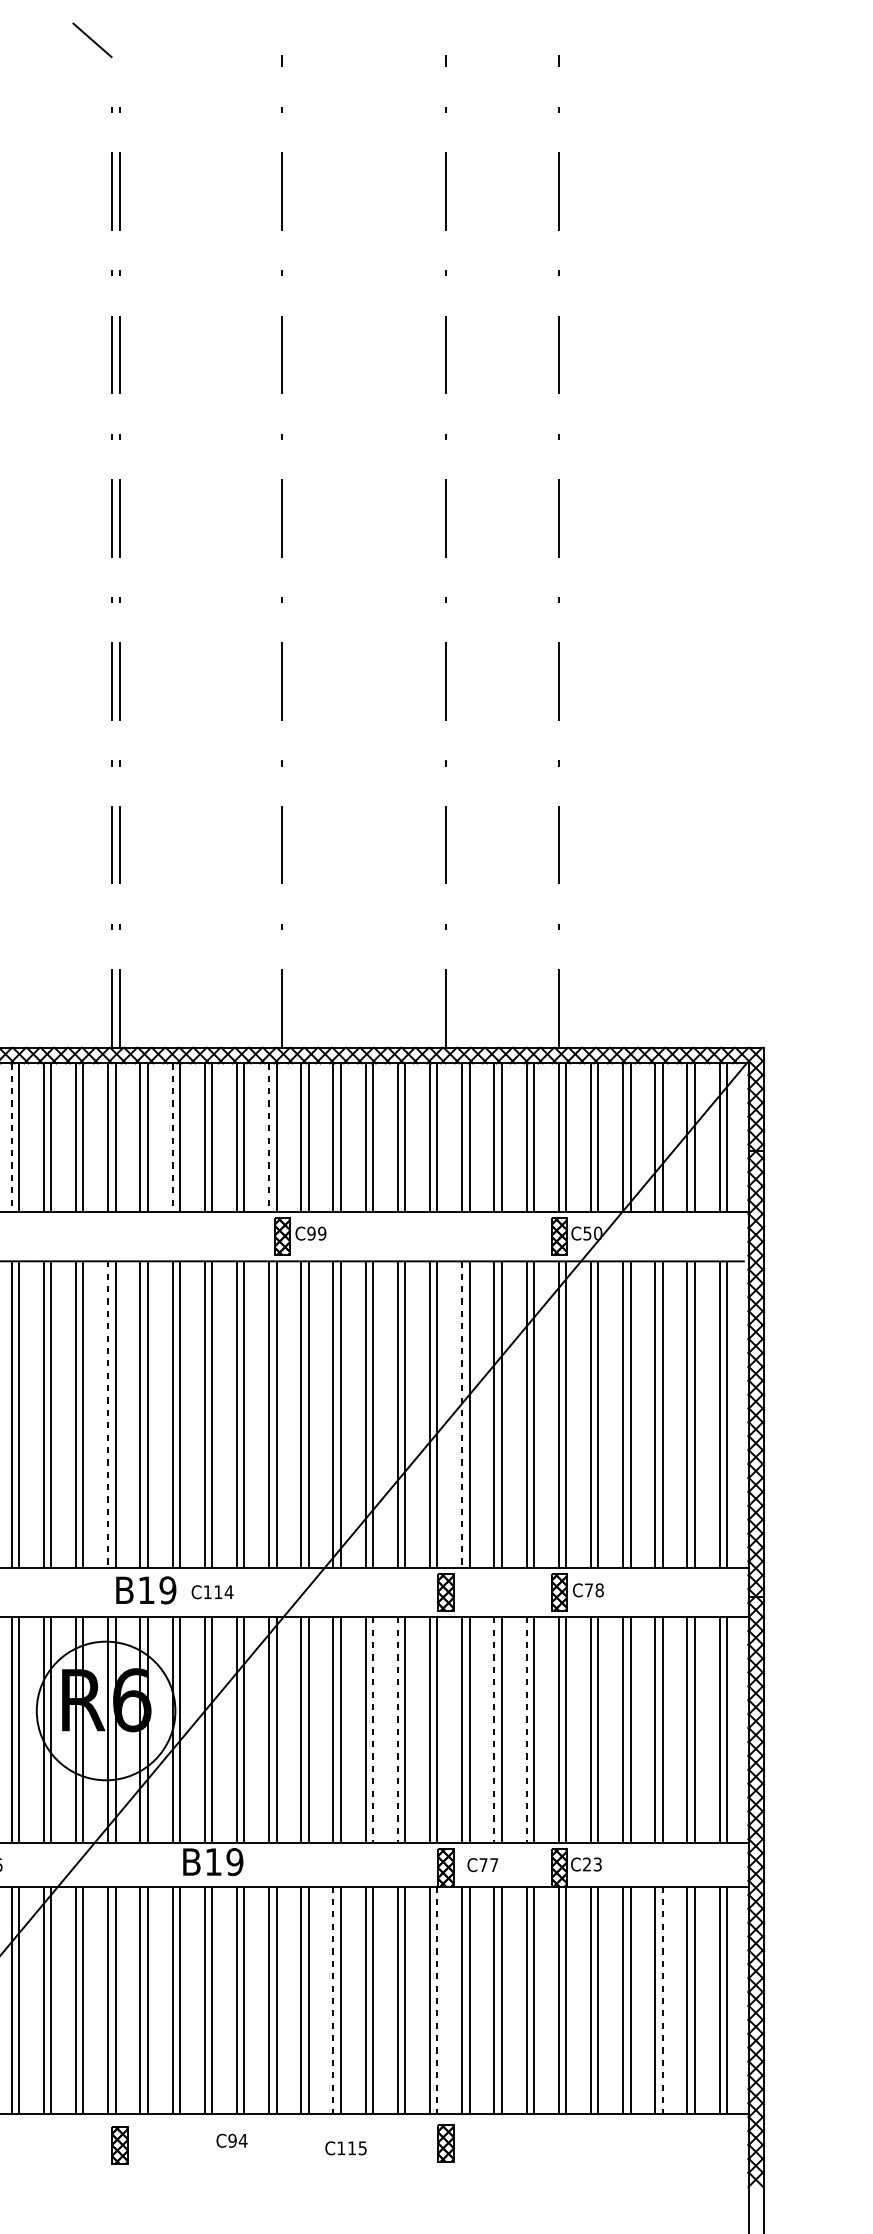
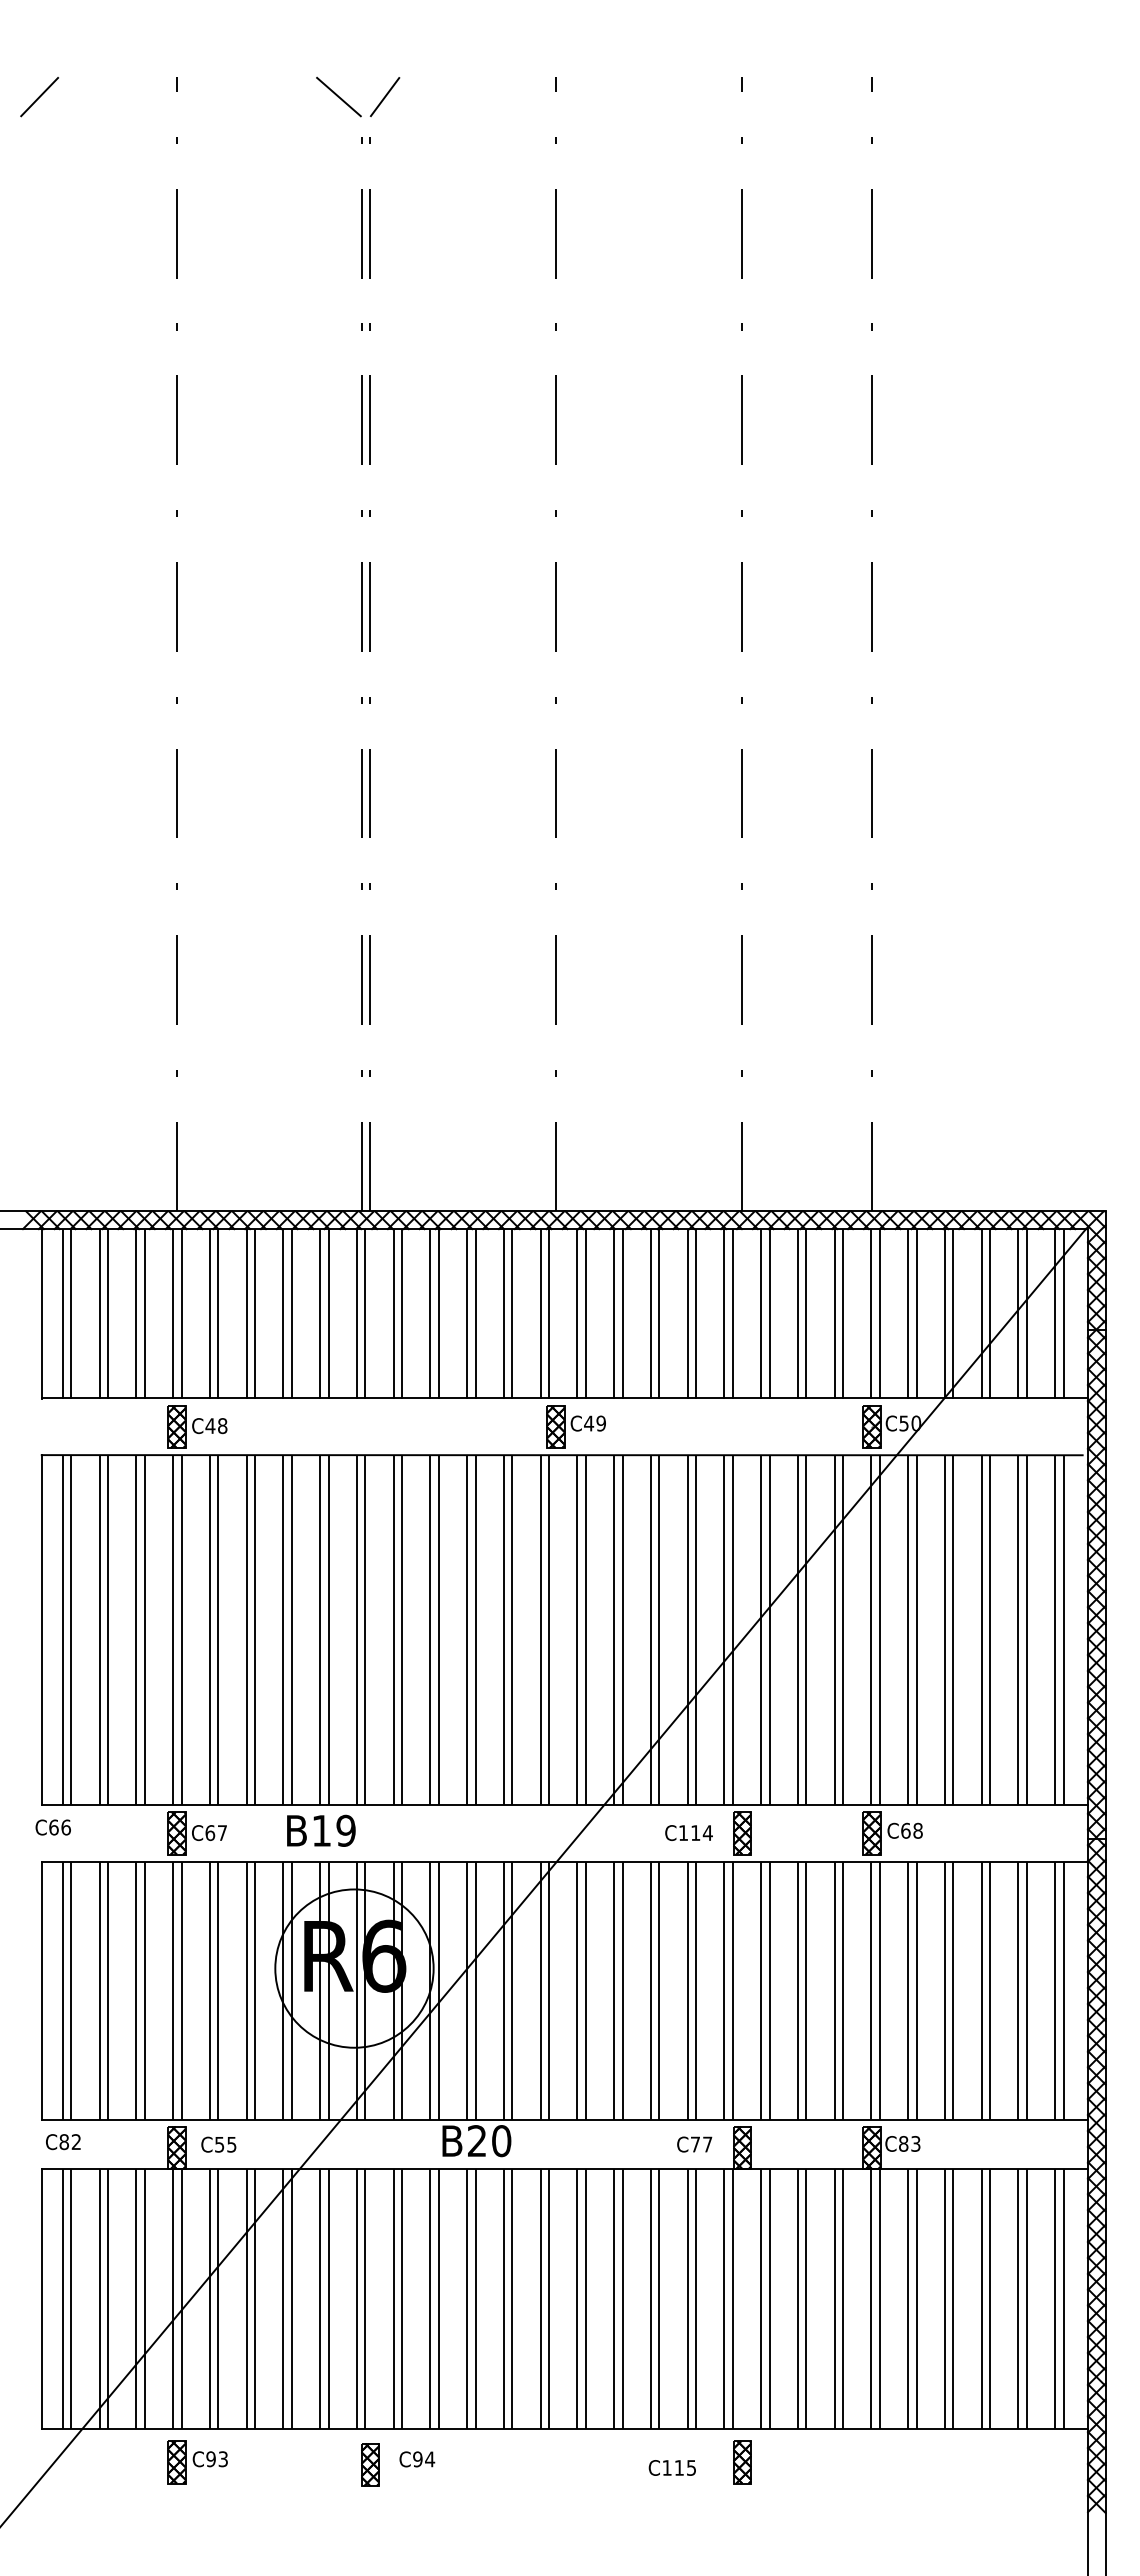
line: (92, 39) -> (338, 96), moved
line: (132, 71) -> (384, 96), added
line: (11, 1137) -> (246, 1313), dashed -> solid
line: (172, 1137) -> (430, 1313), dashed -> solid
line: (269, 1137) -> (540, 1313), dashed -> solid
text: (311, 1233) -> (589, 1423), C99 -> C49
line: (107, 1414) -> (356, 1630), dashed -> solid
line: (462, 1414) -> (761, 1630), dashed -> solid
text: (146, 1590) -> (321, 1830), moved
text: (588, 1590) -> (905, 1830), C78 -> C68
text: (212, 1591) -> (688, 1832), moved
line: (373, 1730) -> (659, 1990), dashed -> solid
line: (397, 1730) -> (687, 1990), dashed -> solid
line: (494, 1730) -> (797, 1990), dashed -> solid
line: (526, 1730) -> (834, 1990), dashed -> solid
text: (224, 1862) -> (489, 2141), B19 -> B20
text: (586, 1864) -> (903, 2143), C23 -> C83
text: (482, 1865) -> (694, 2144), moved
line: (333, 1999) -> (614, 2298), dashed -> solid
line: (437, 1999) -> (732, 2298), dashed -> solid
line: (663, 1999) -> (990, 2298), dashed -> solid
text: (232, 2140) -> (417, 2459), moved
text: (345, 2147) -> (671, 2467), moved

